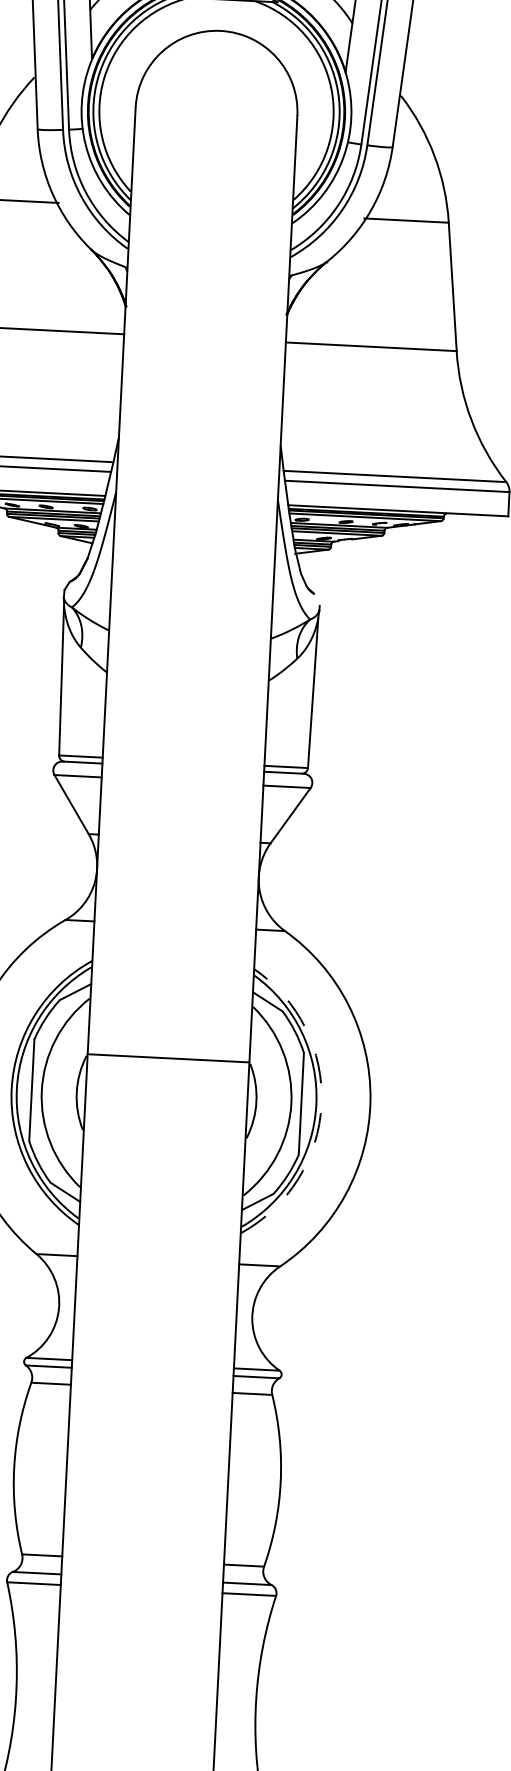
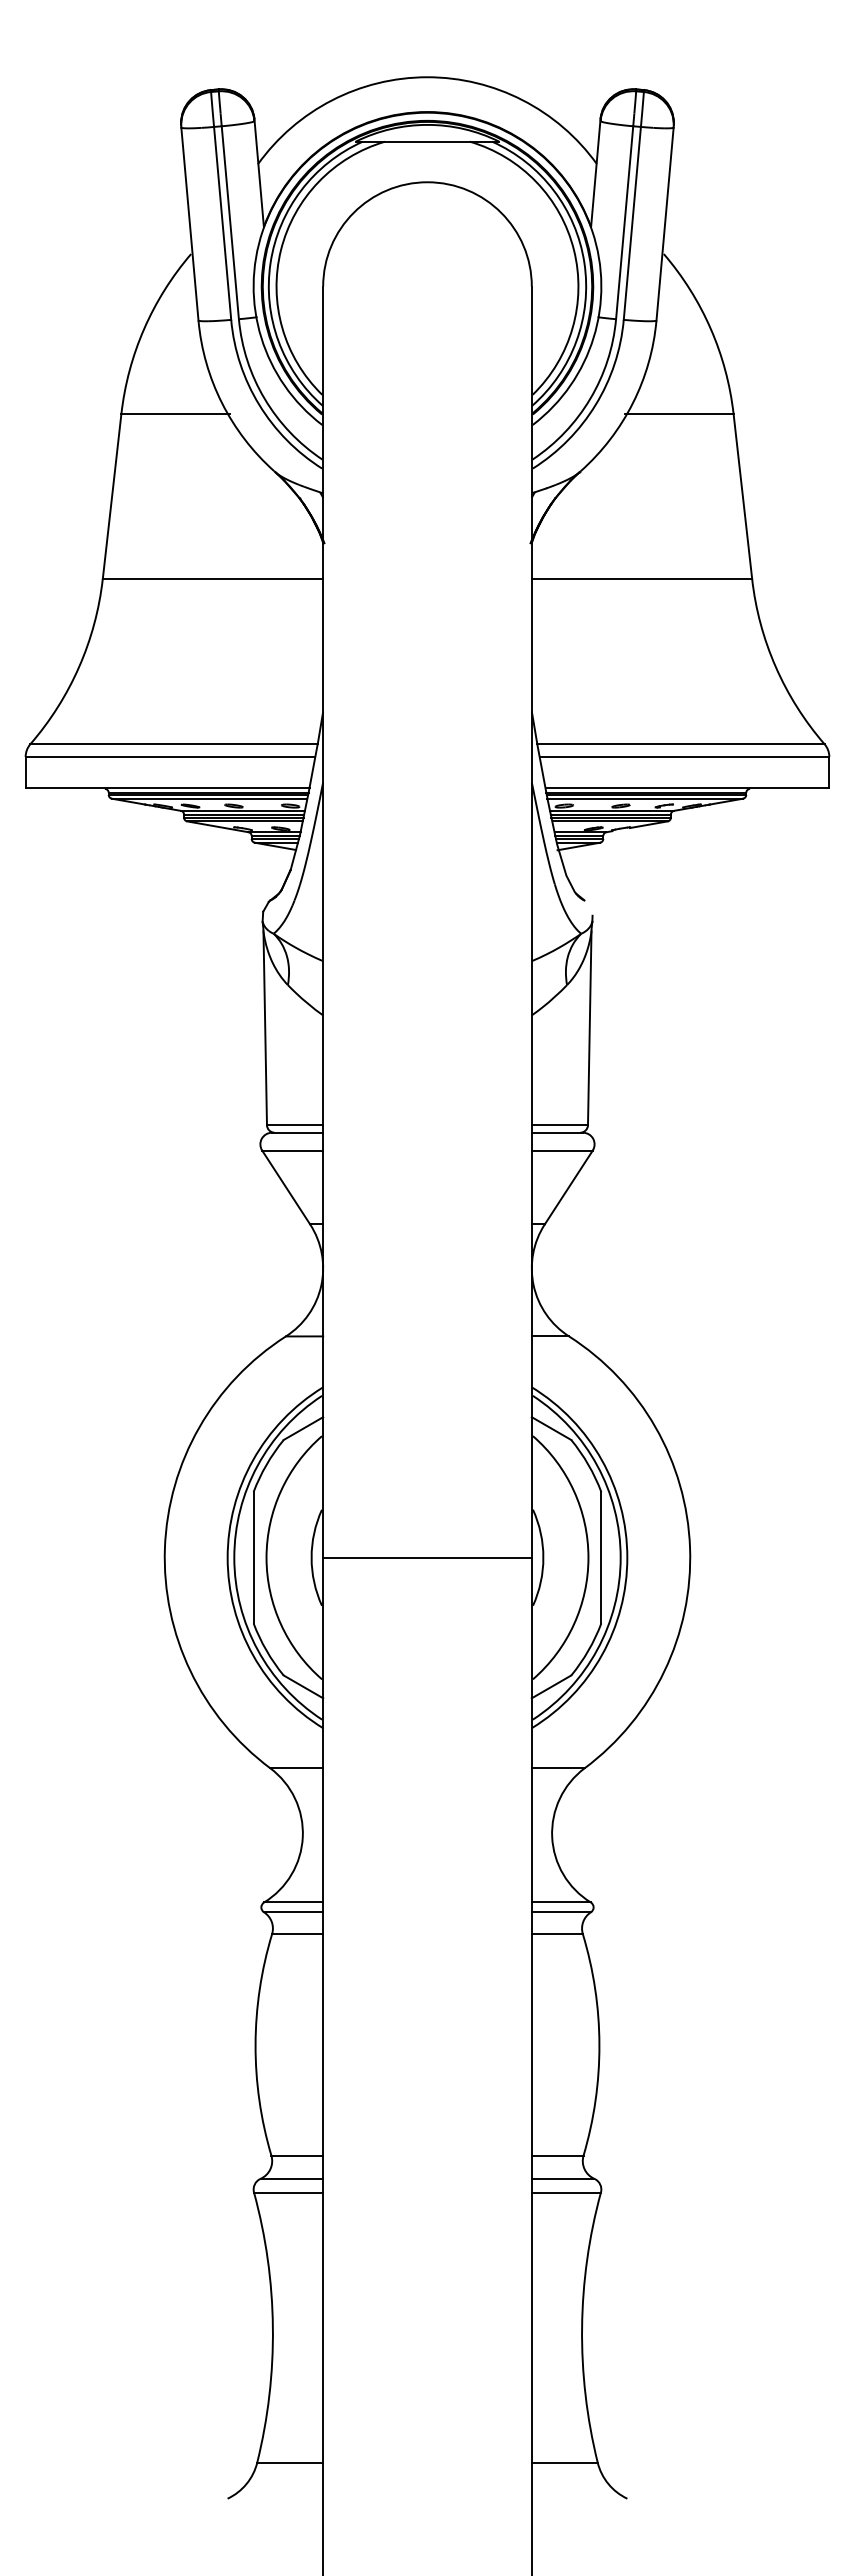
line: (168, 1058) -> (427, 1557), moved
arc: (321, 1104) -> (627, 1557), dashed -> solid

